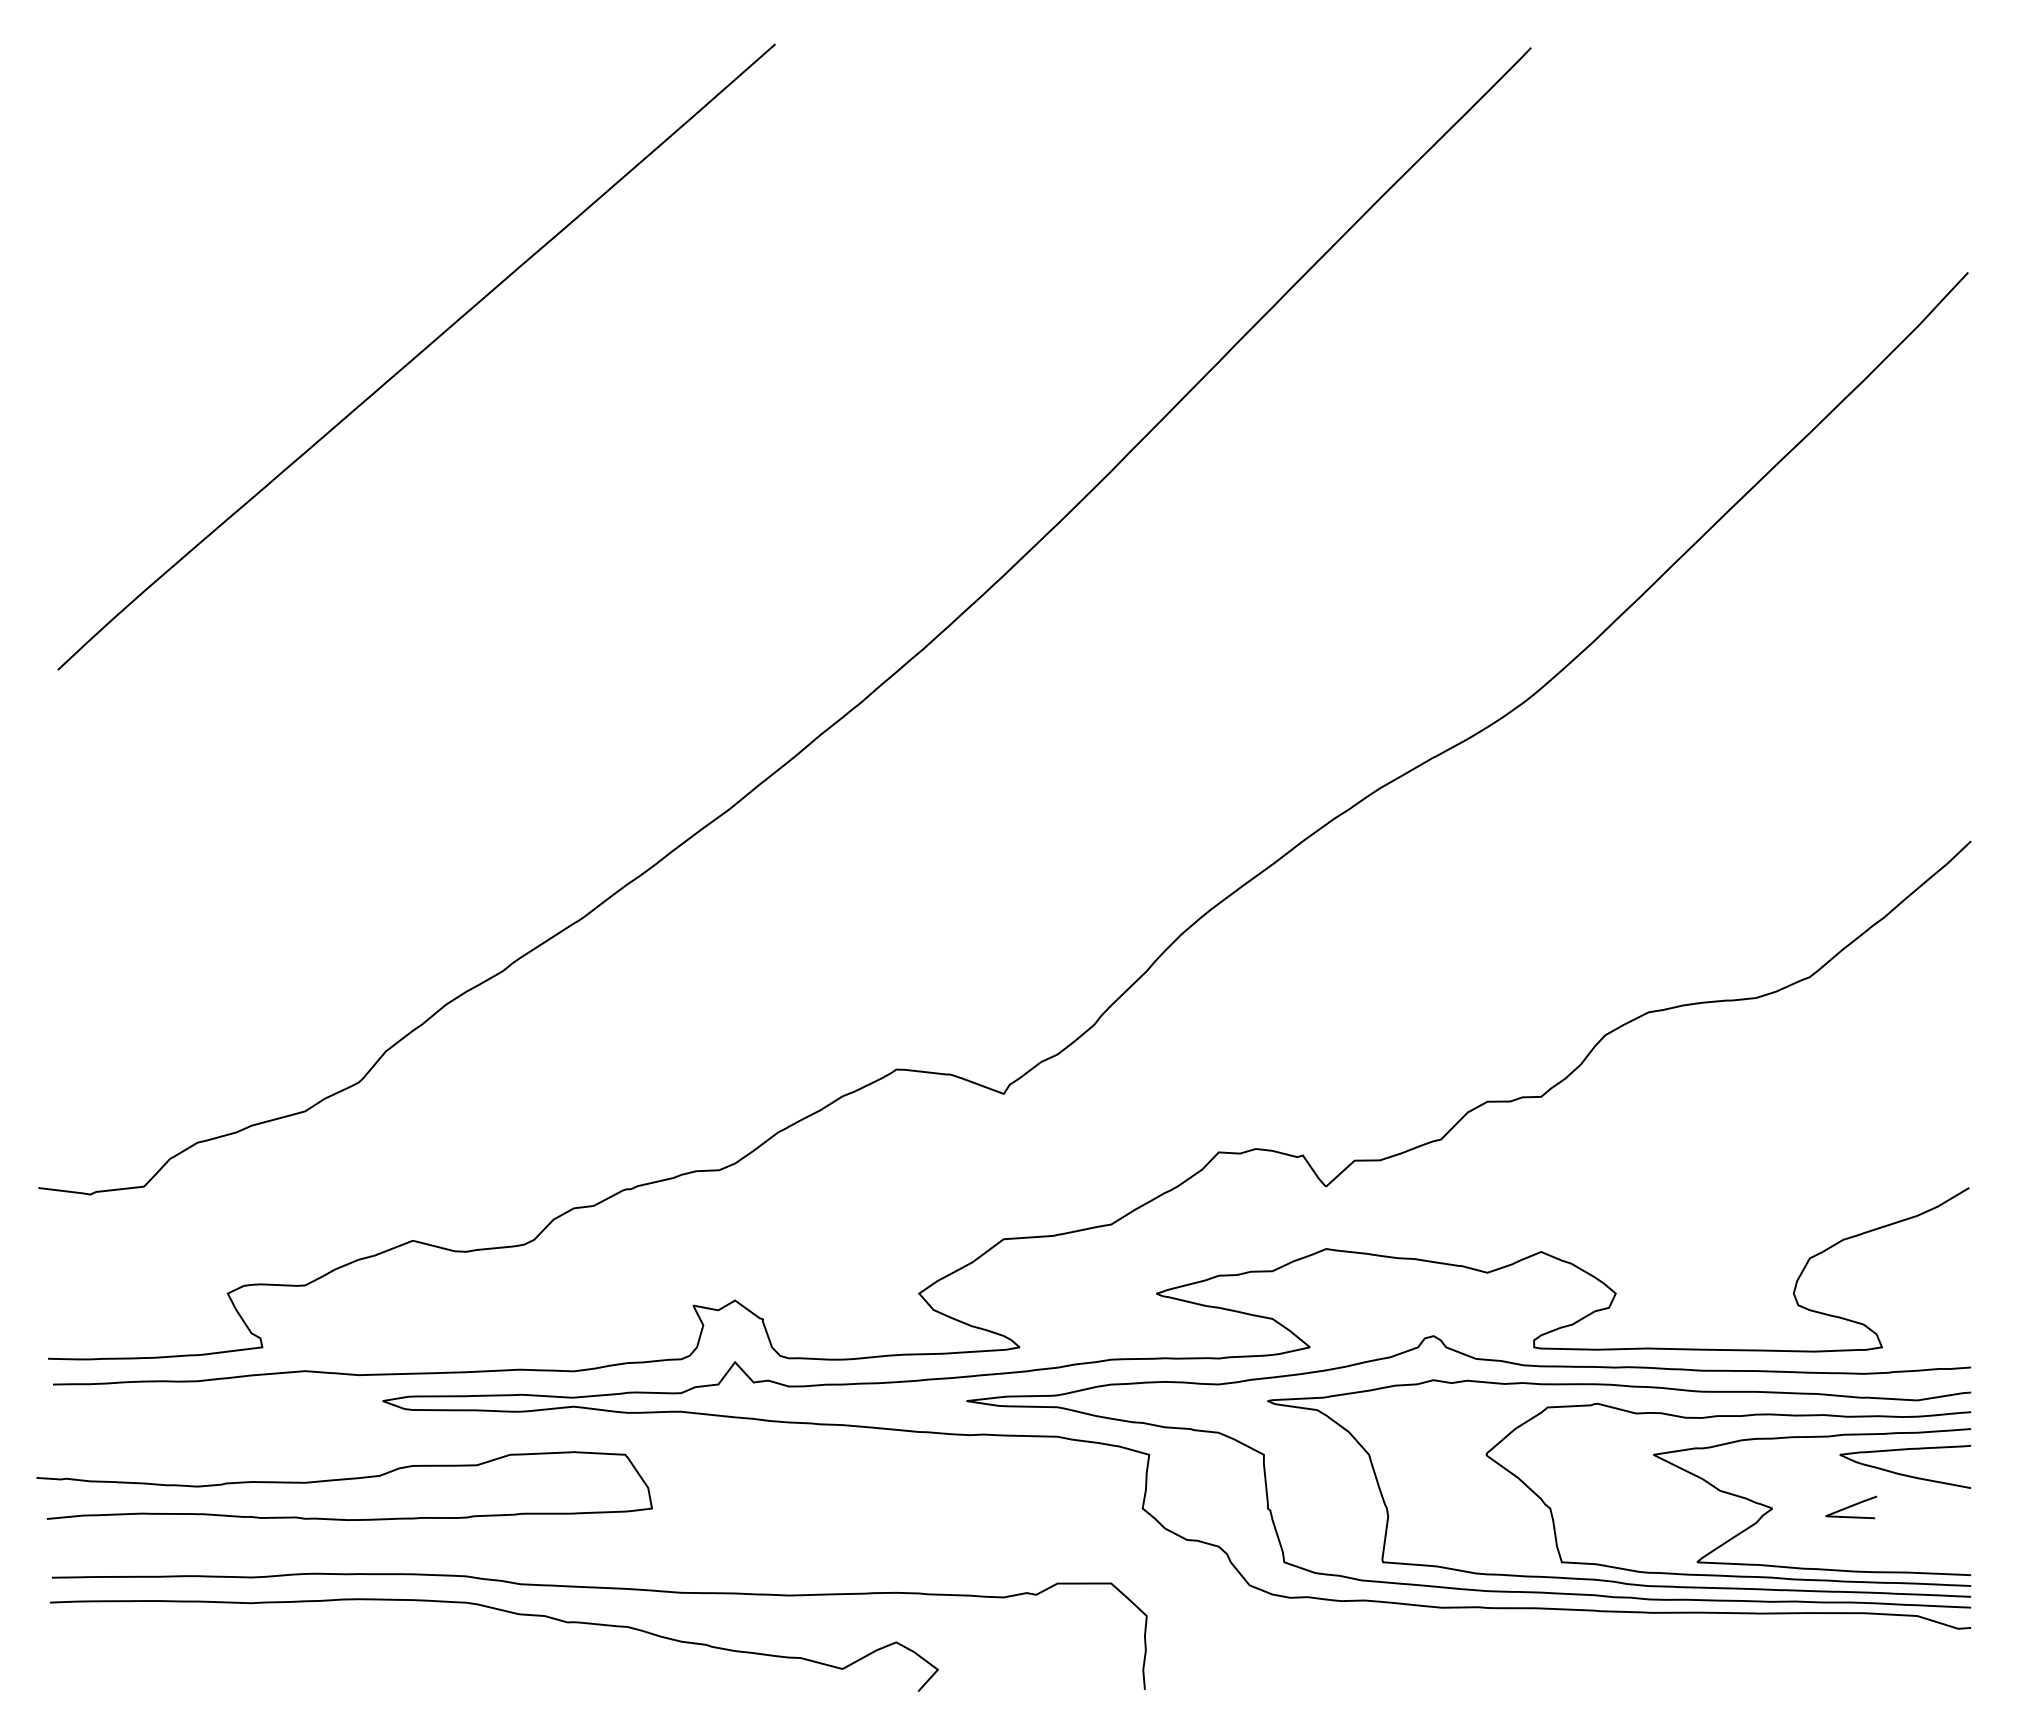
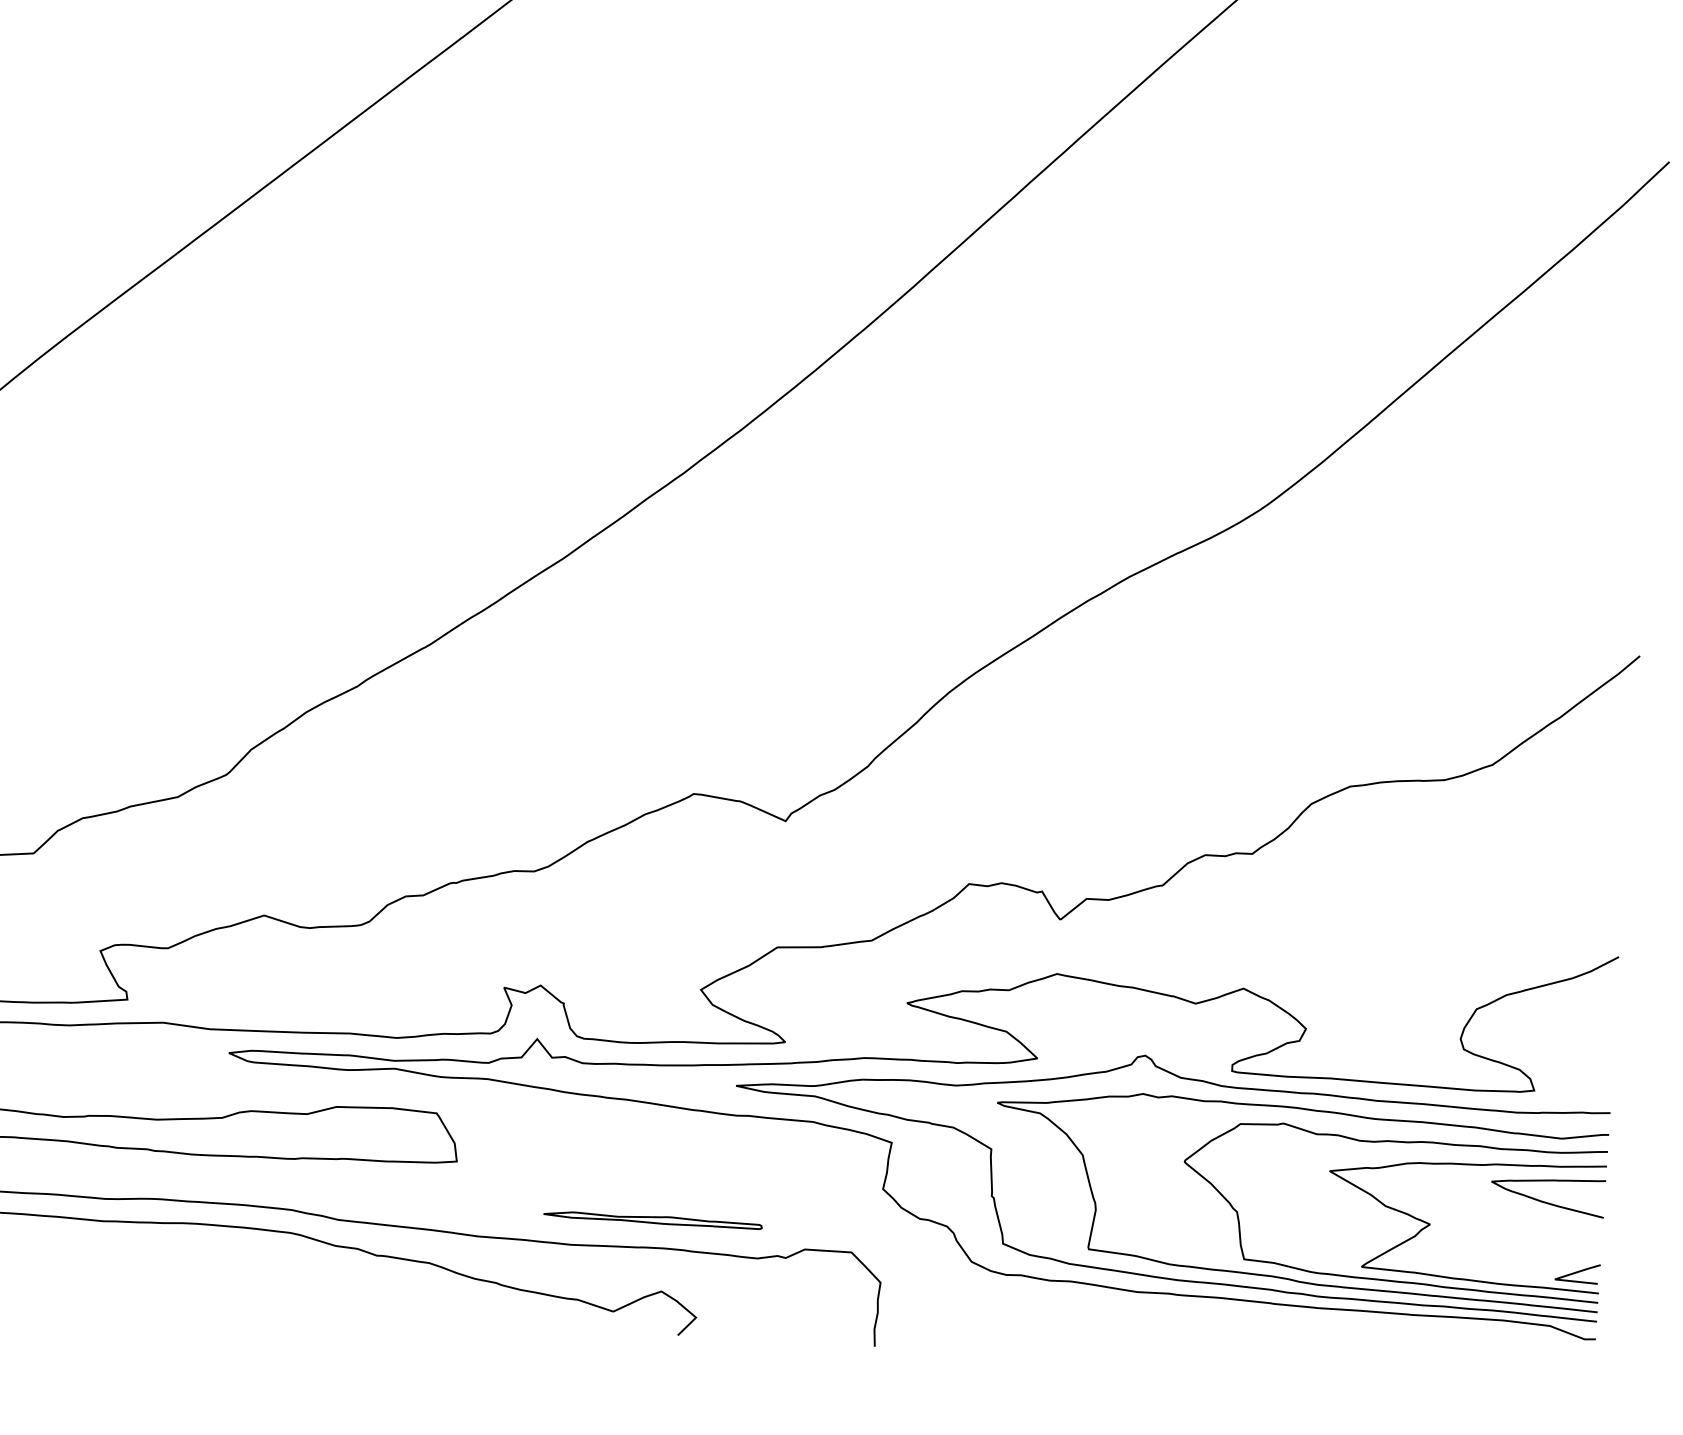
line: (1851, 1507) -> (1577, 1273), moved
part: (881, 1560) -> (653, 1219), added

